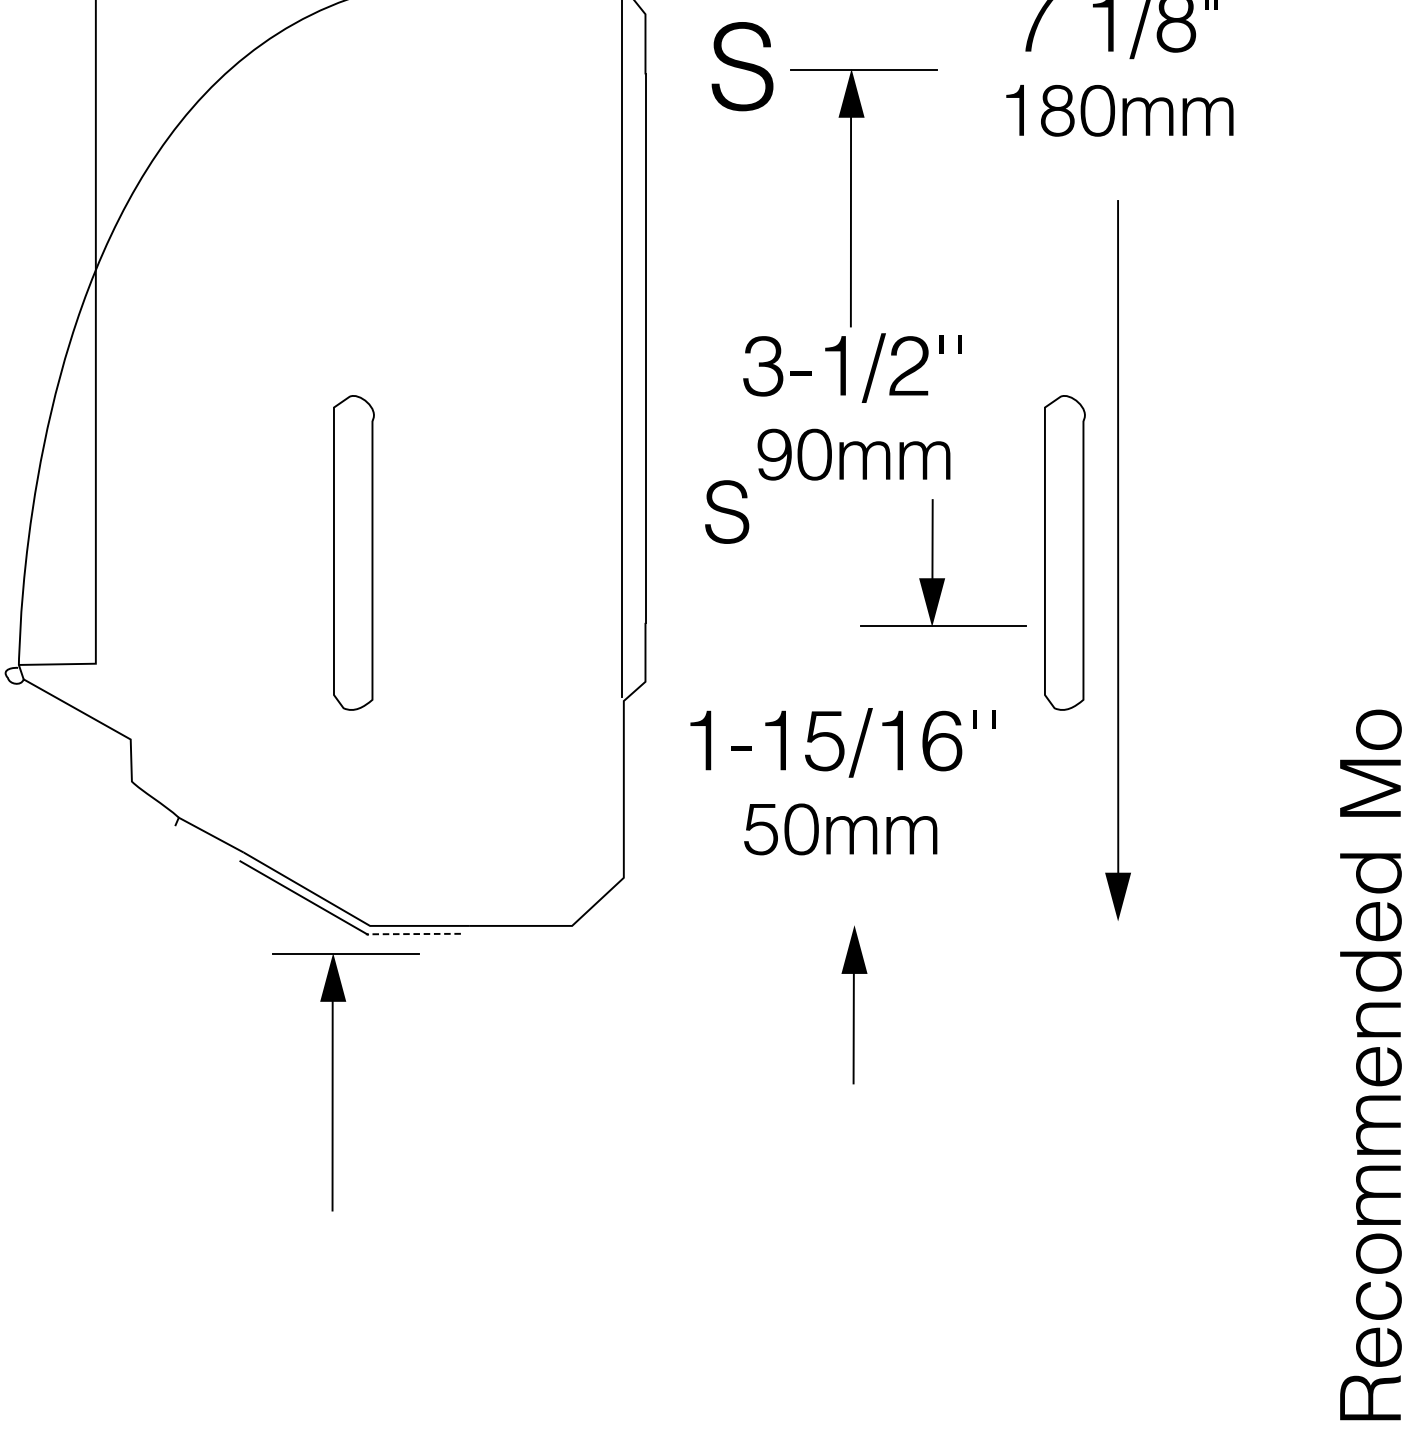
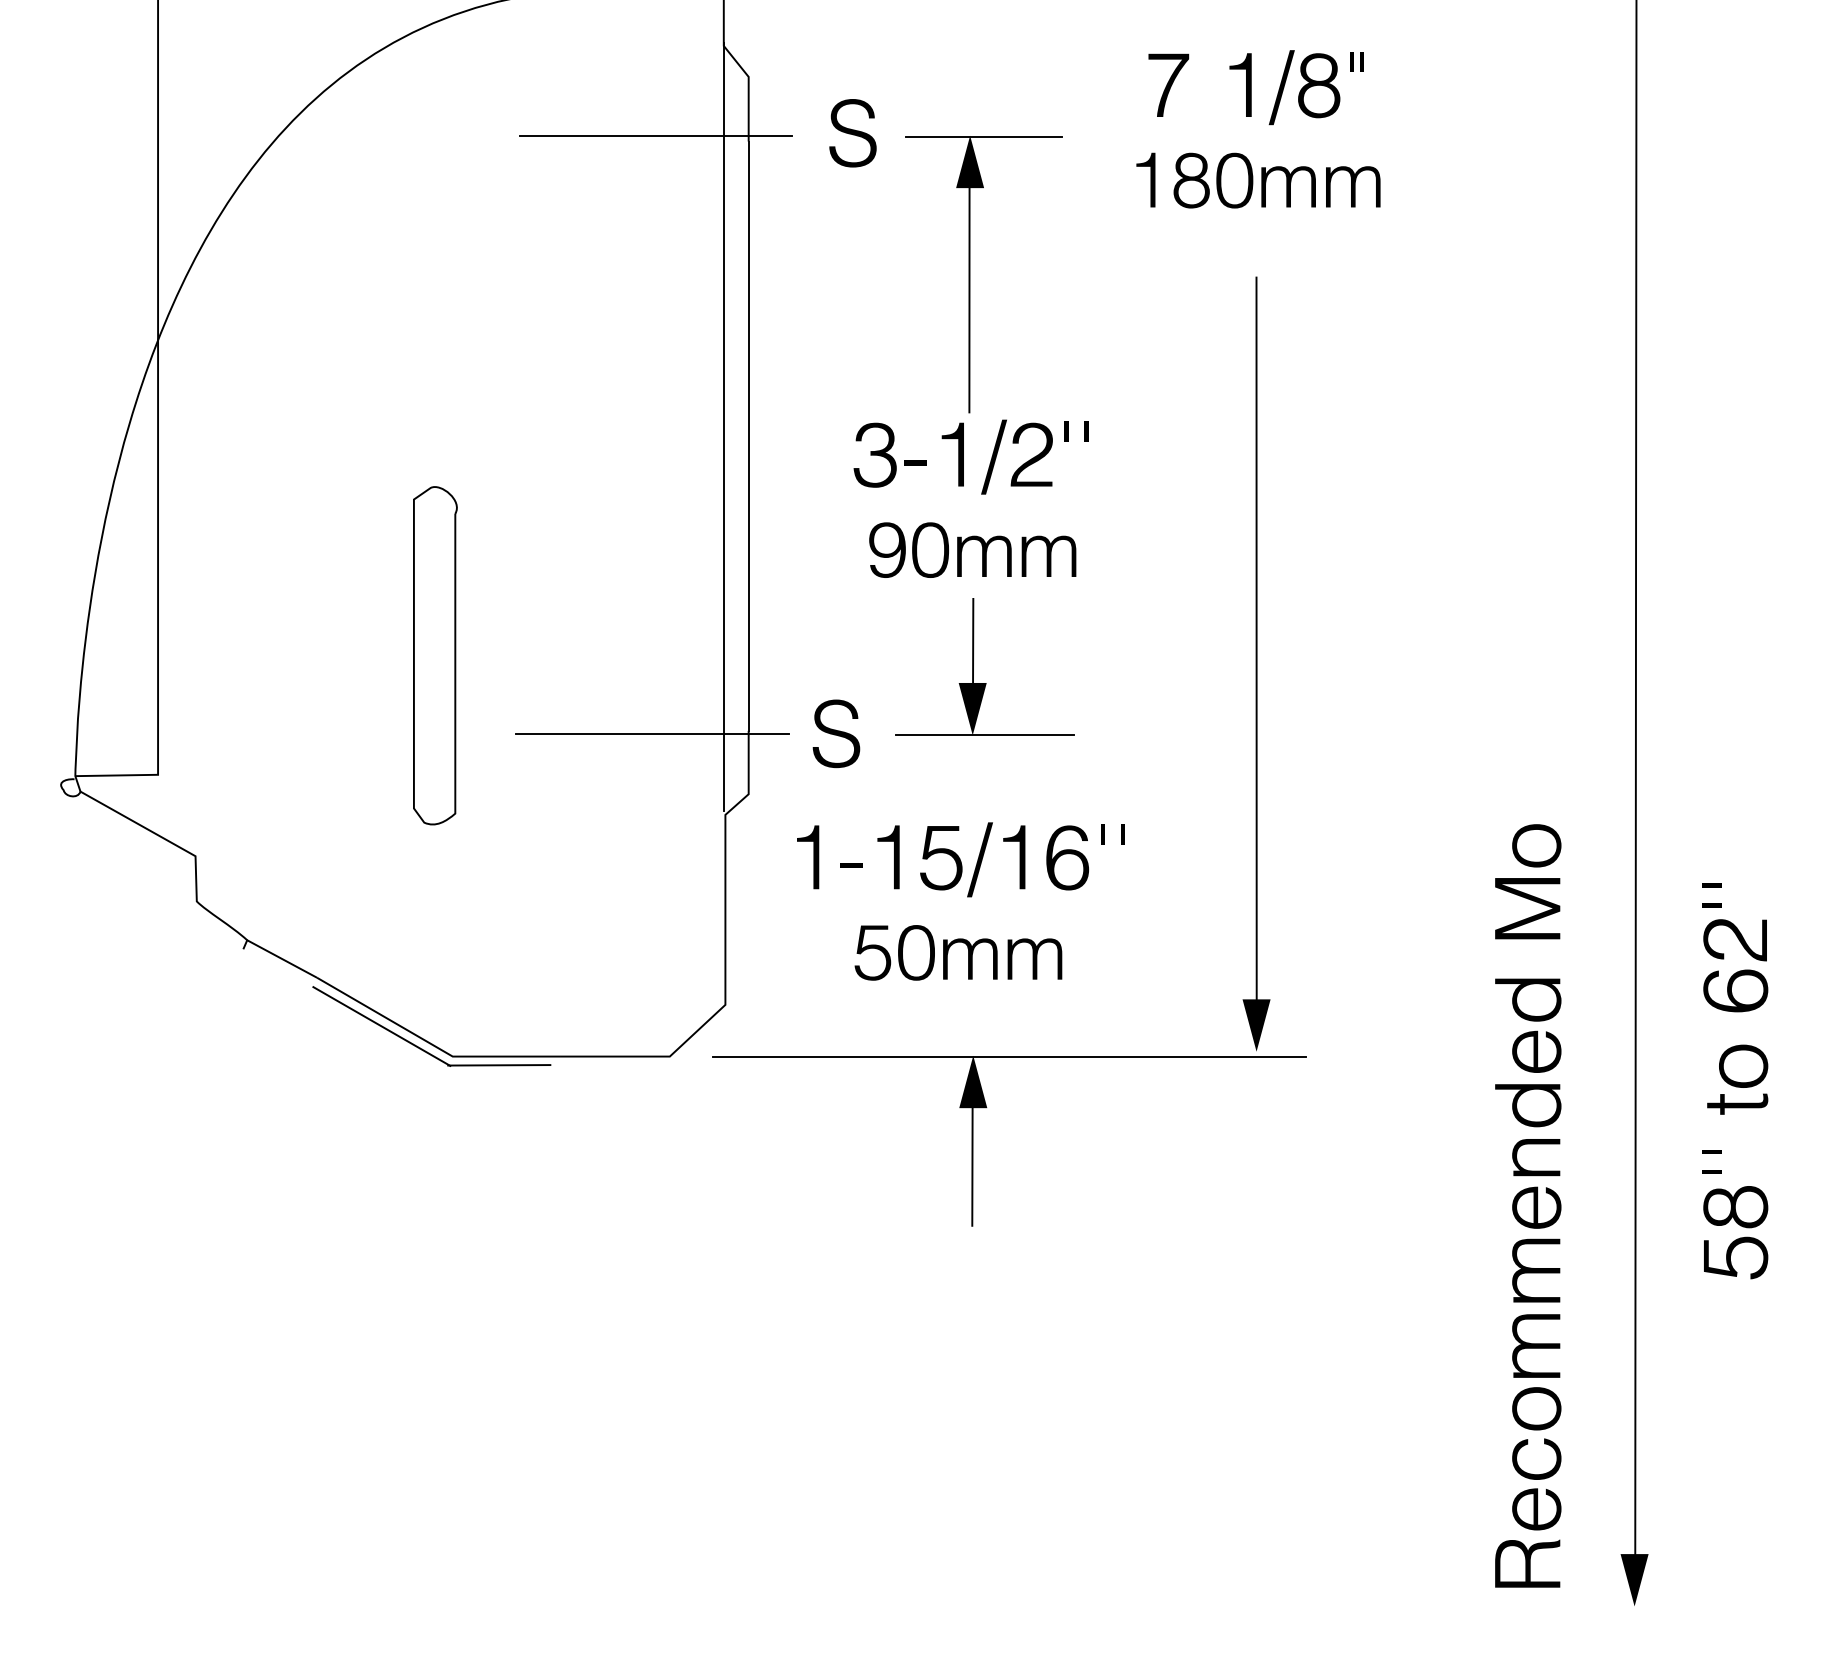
part: (742, 66) -> (852, 133), size x0.71
line: (558, 69) -> (655, 136), added
part: (727, 511) -> (836, 733), moved
part: (1065, 552) -> (1199, 655), removed
part: (932, 562) -> (973, 666), moved
line: (555, 626) -> (652, 734), added
line: (888, 925) -> (1009, 1056), added
line: (412, 934) -> (498, 1065), dashed -> solid
part: (333, 1082) -> (413, 1224), removed

